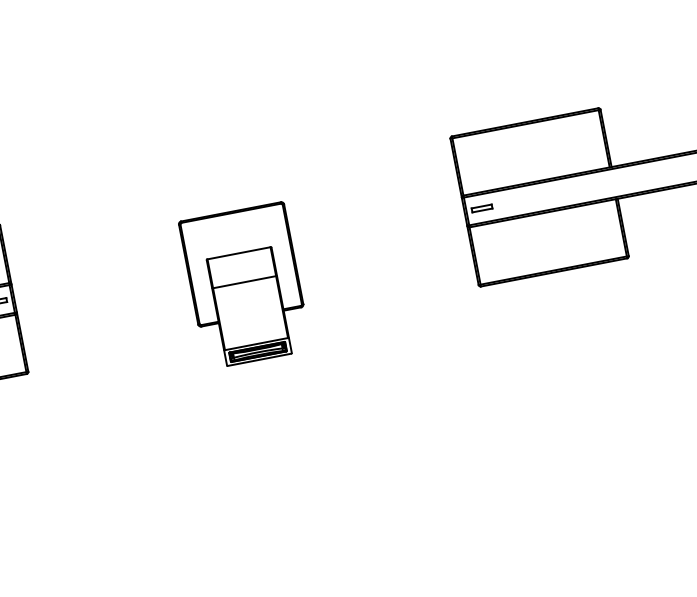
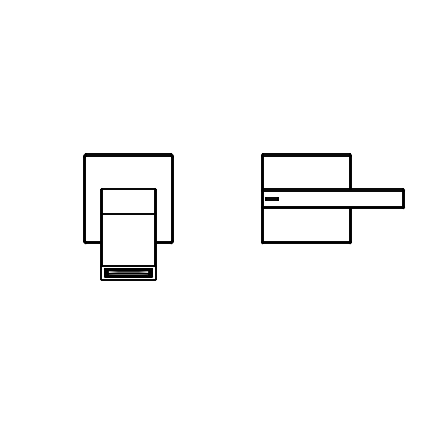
part: (245, 285) -> (128, 216), size x1.43

